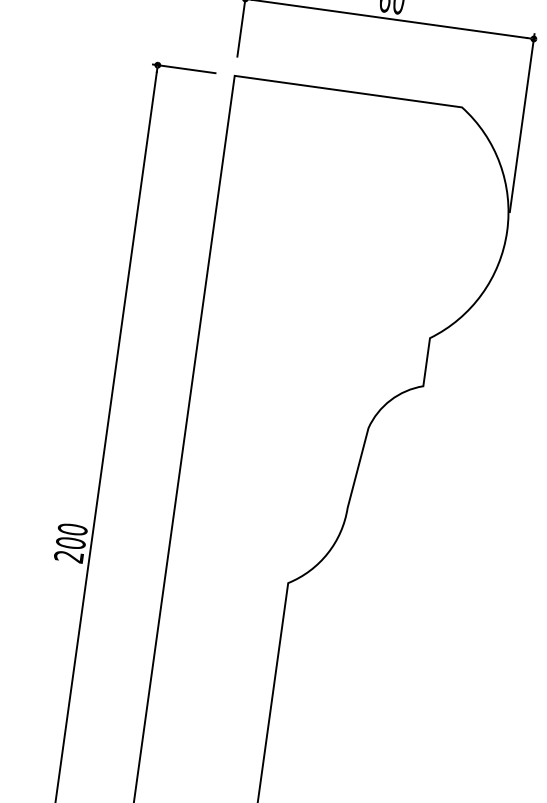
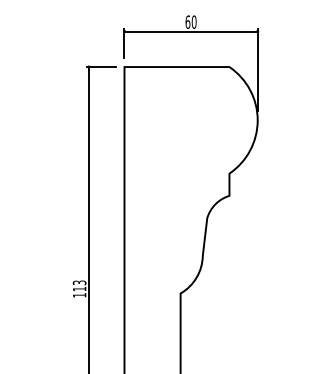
text: (70, 541) -> (79, 288), 200 -> 113

